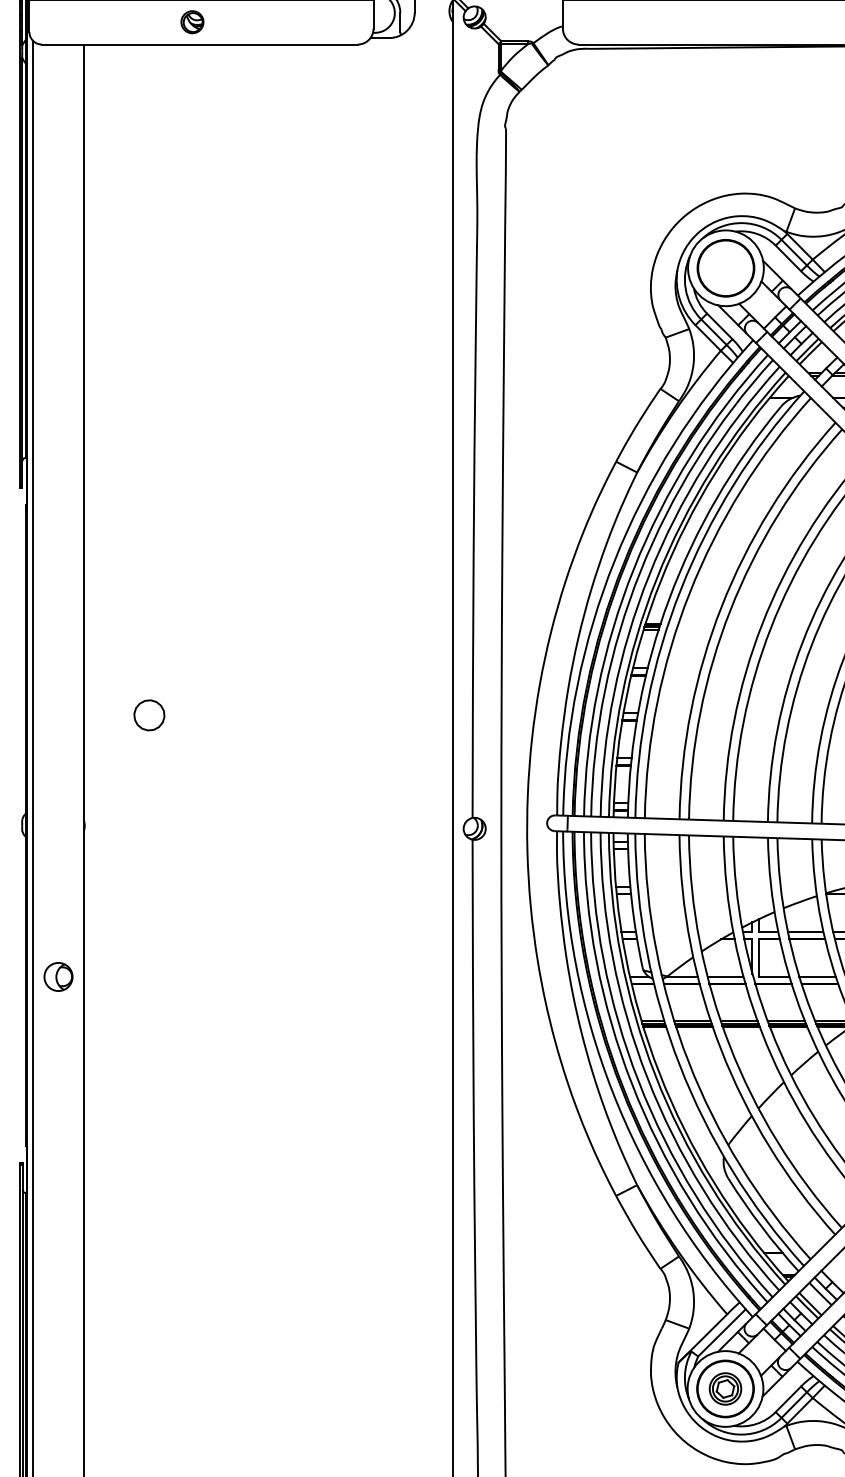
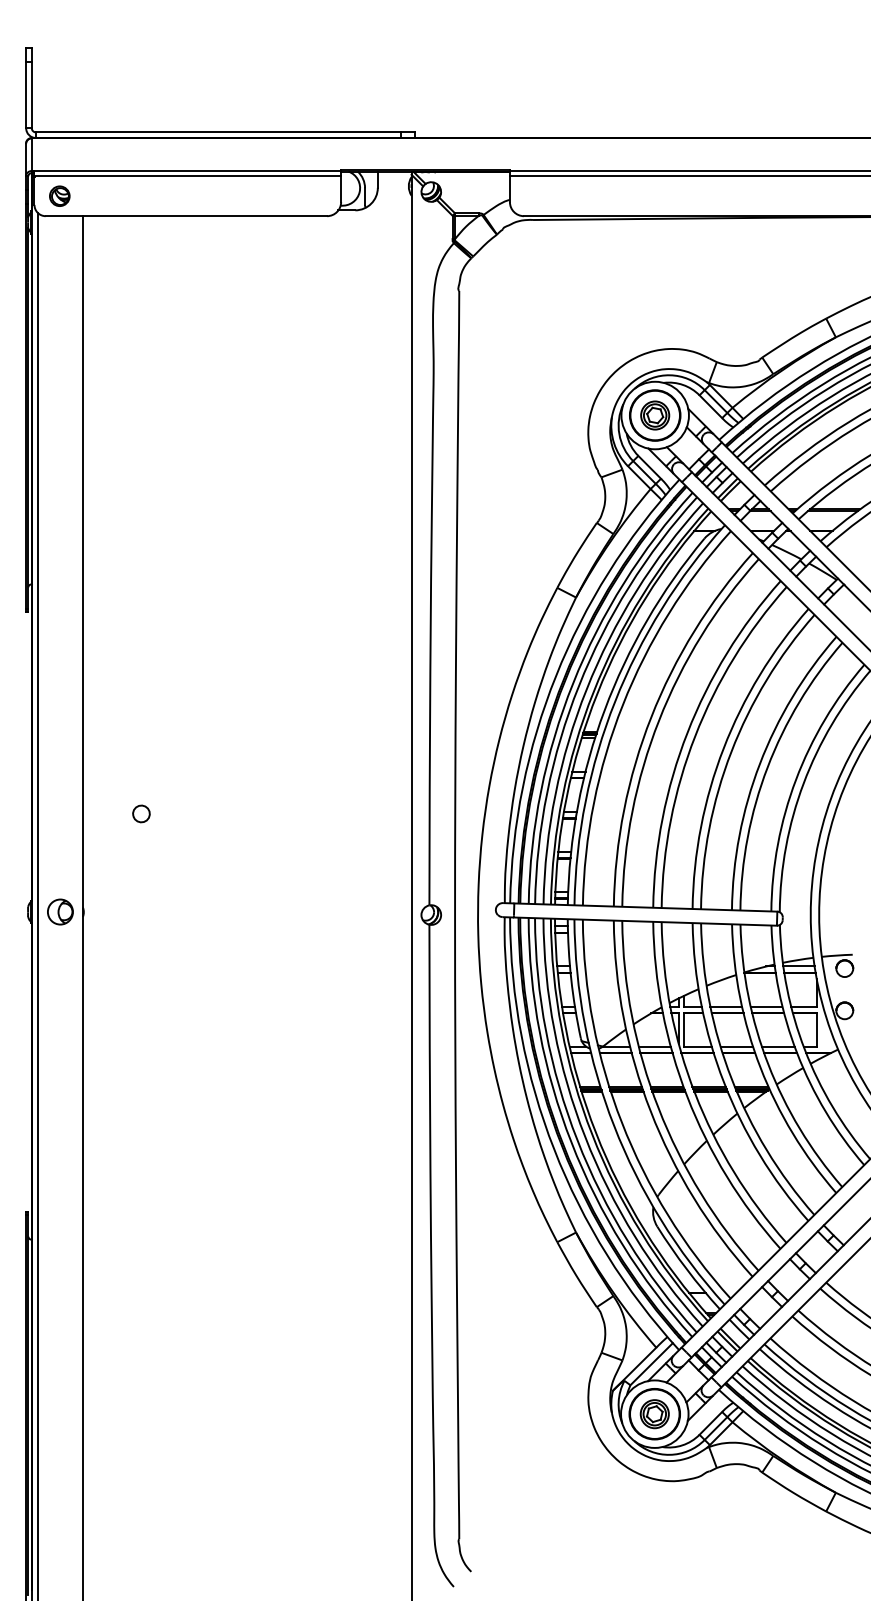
part: (192, 21) -> (59, 195), moved
part: (726, 268) -> (655, 415), added
part: (149, 714) -> (141, 813), size x0.62
part: (58, 976) -> (60, 911), moved

